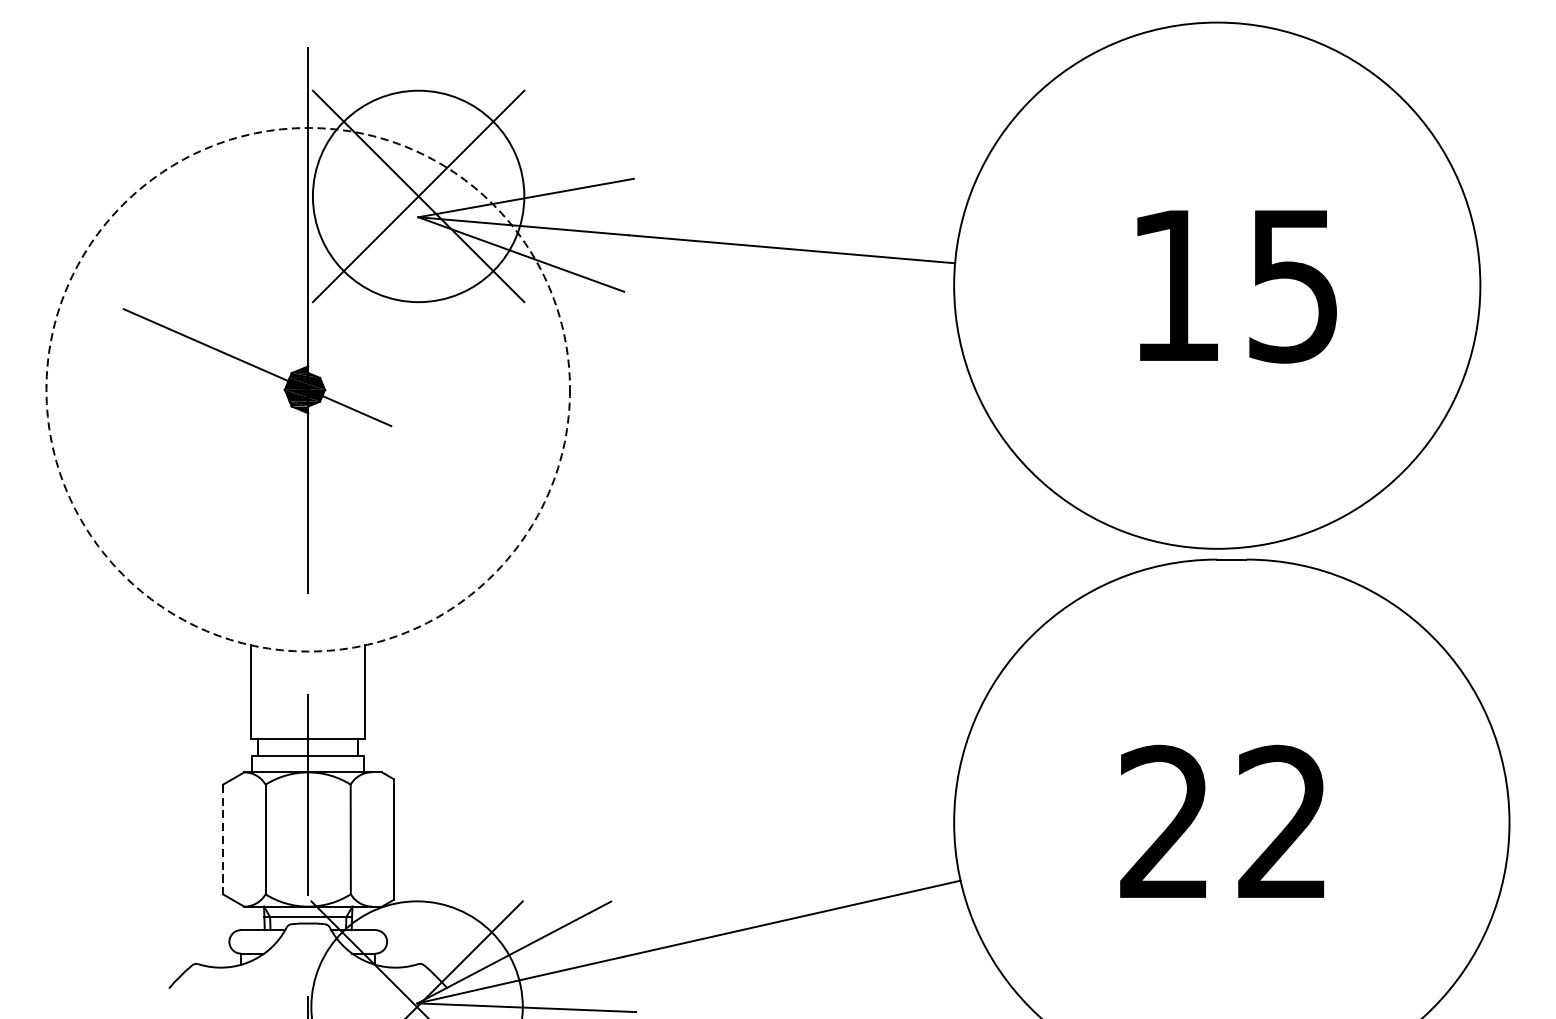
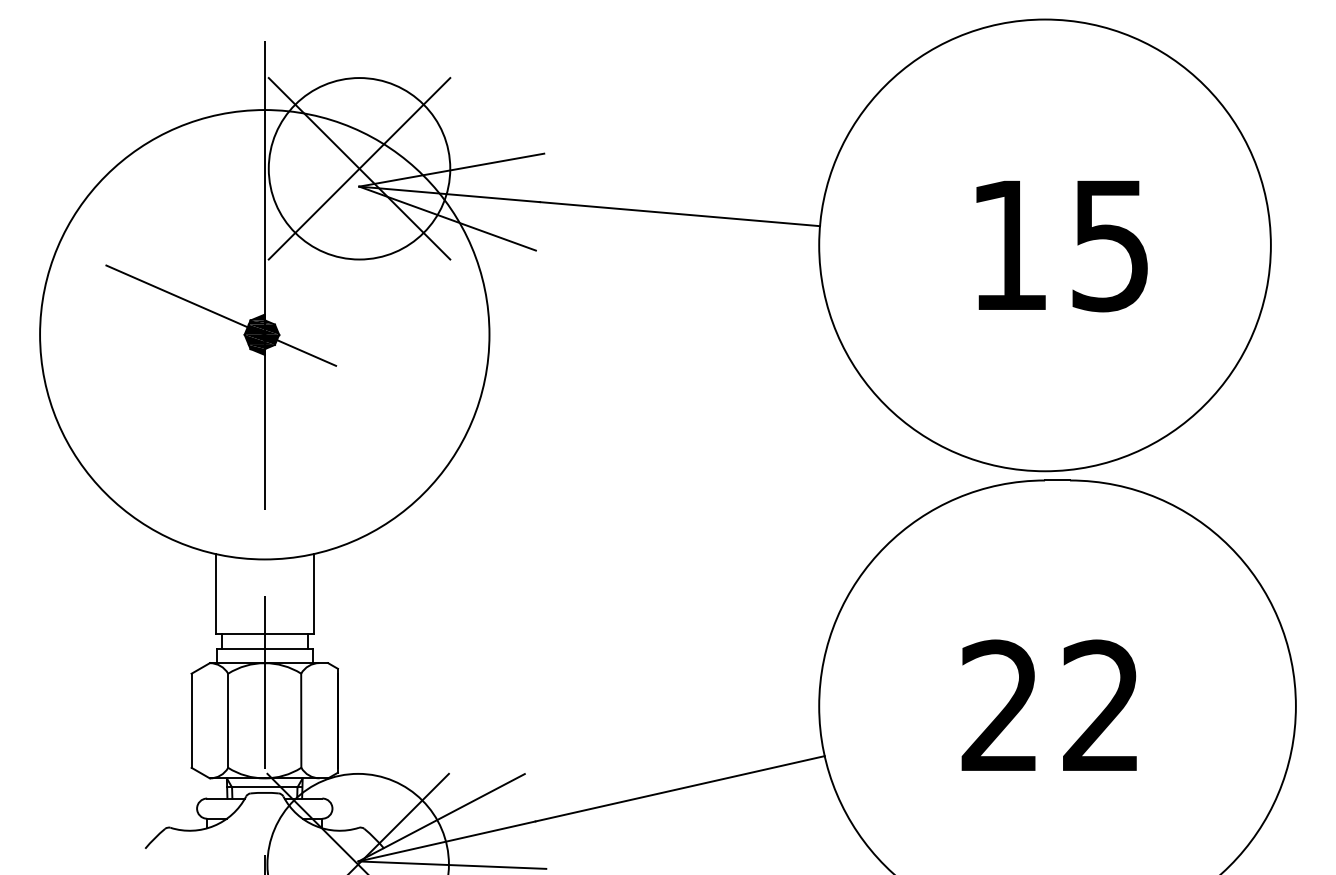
circle: (307, 389) -> (264, 334), dashed -> solid
line: (222, 840) -> (191, 721), dashed -> solid

